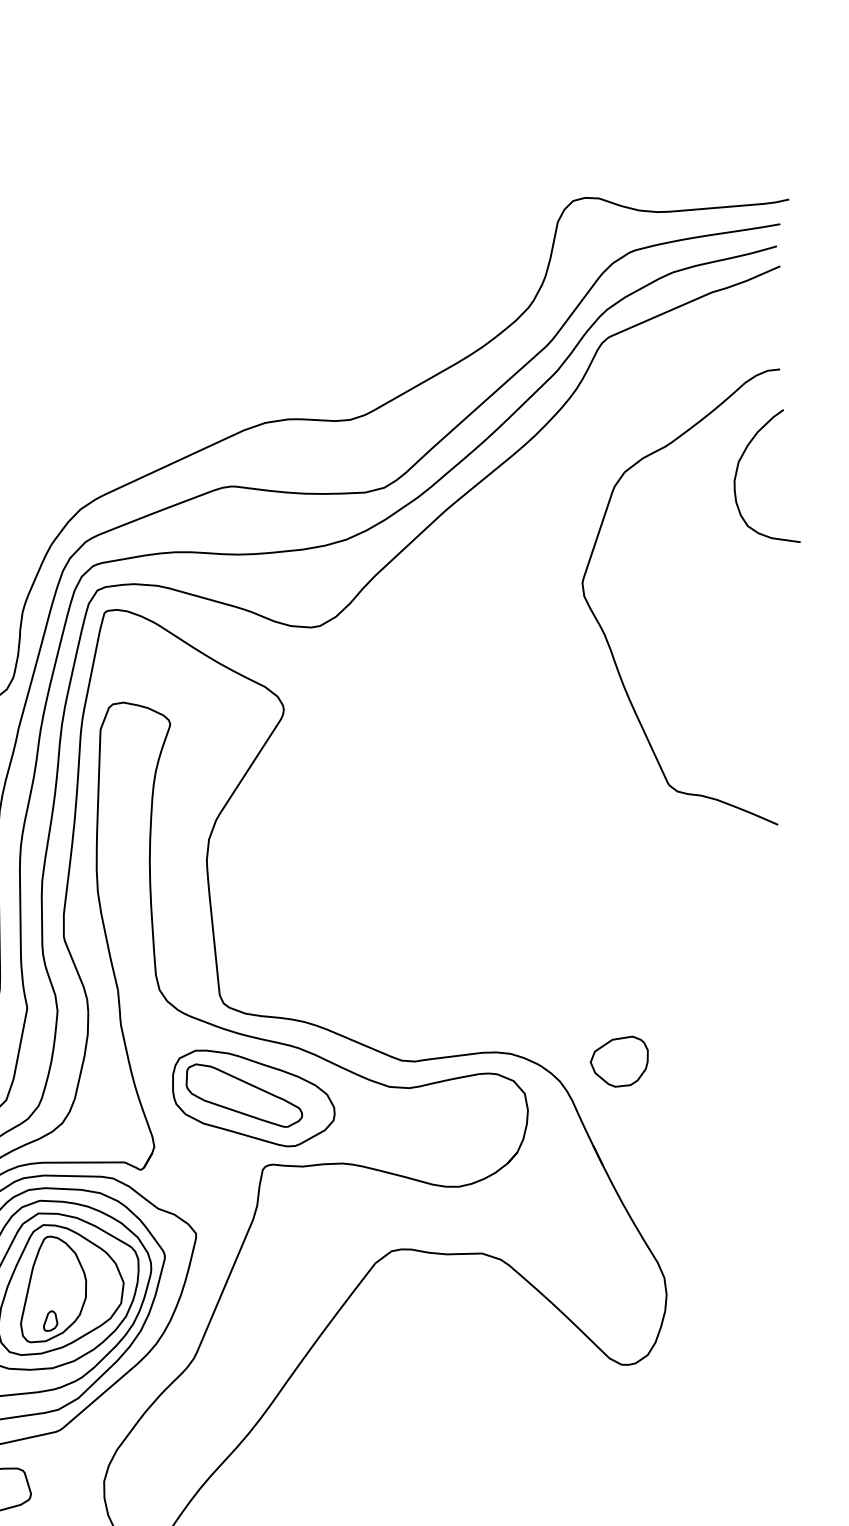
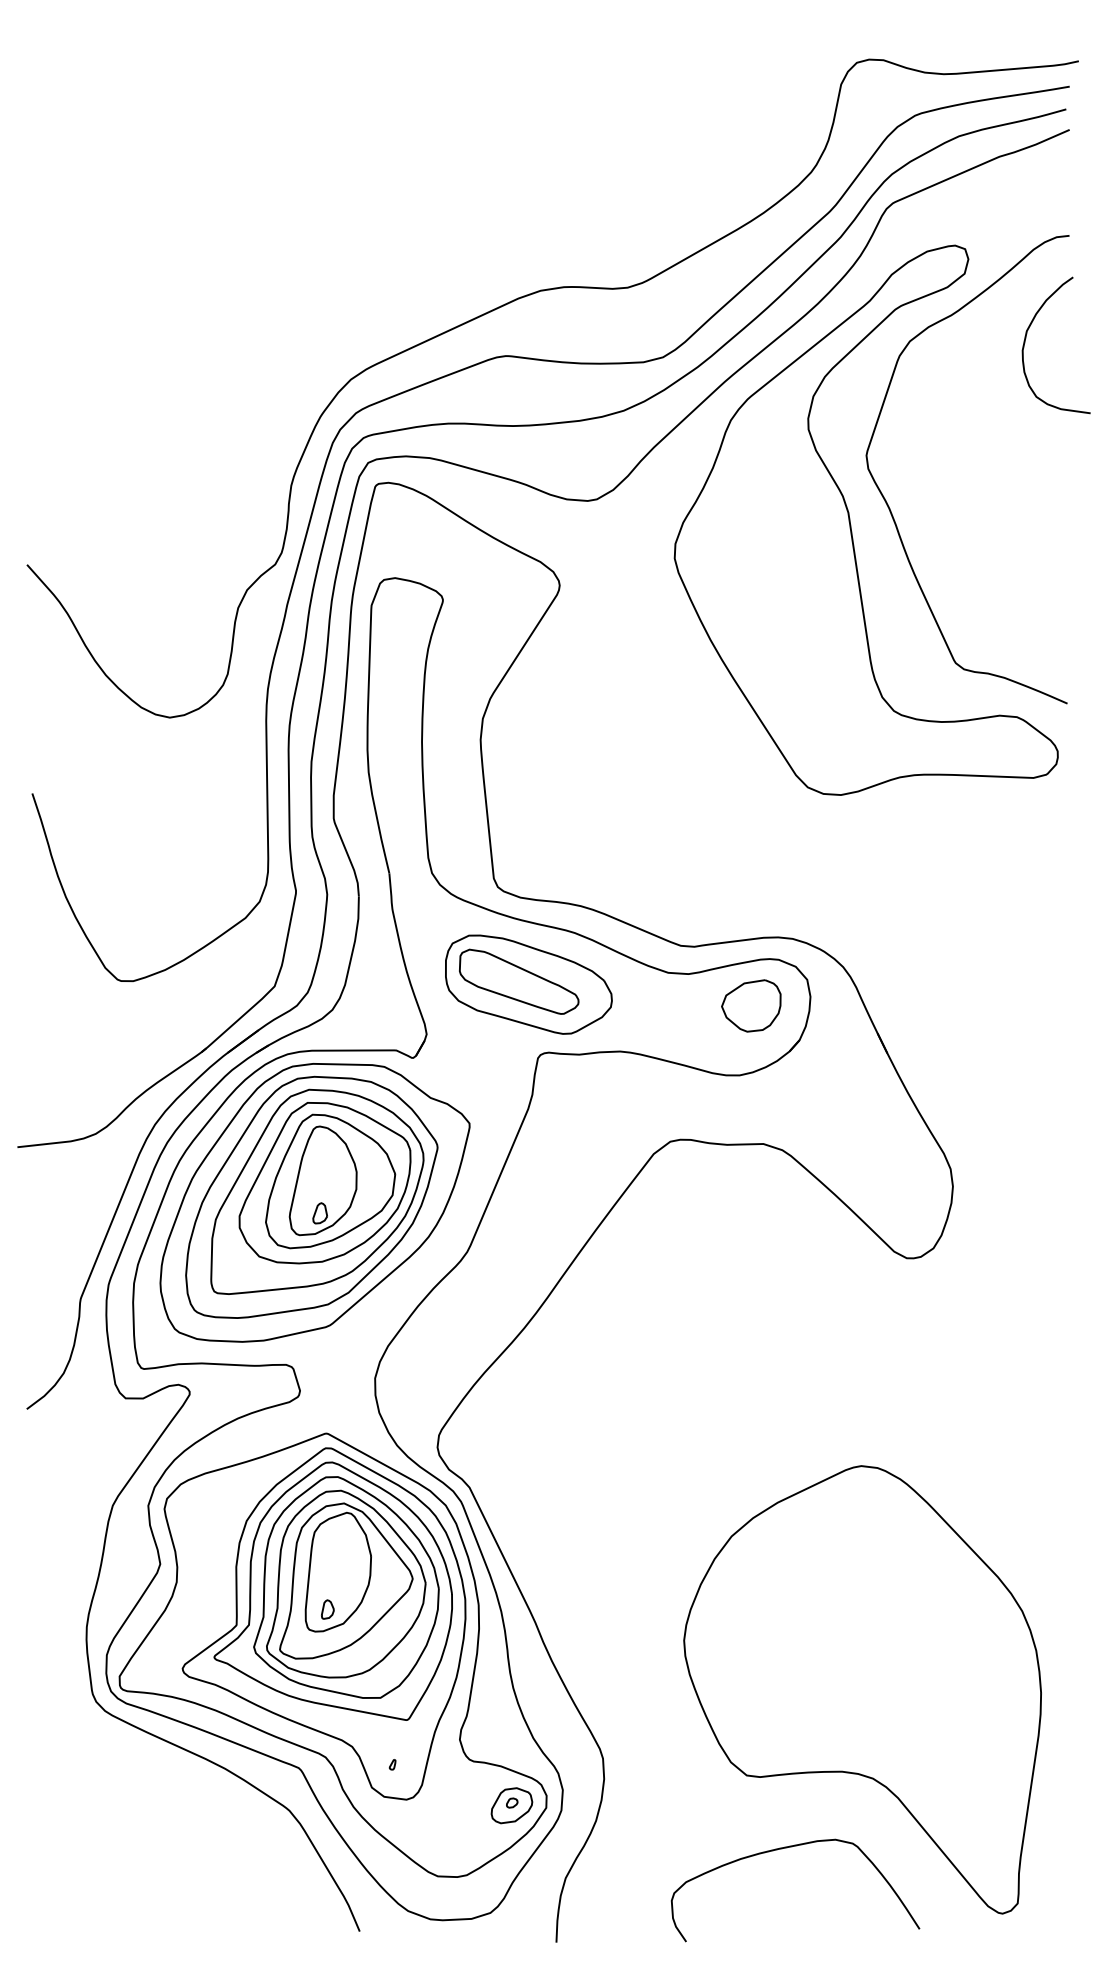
part: (567, 650) -> (851, 524), added
part: (619, 1061) -> (751, 1005), moved

